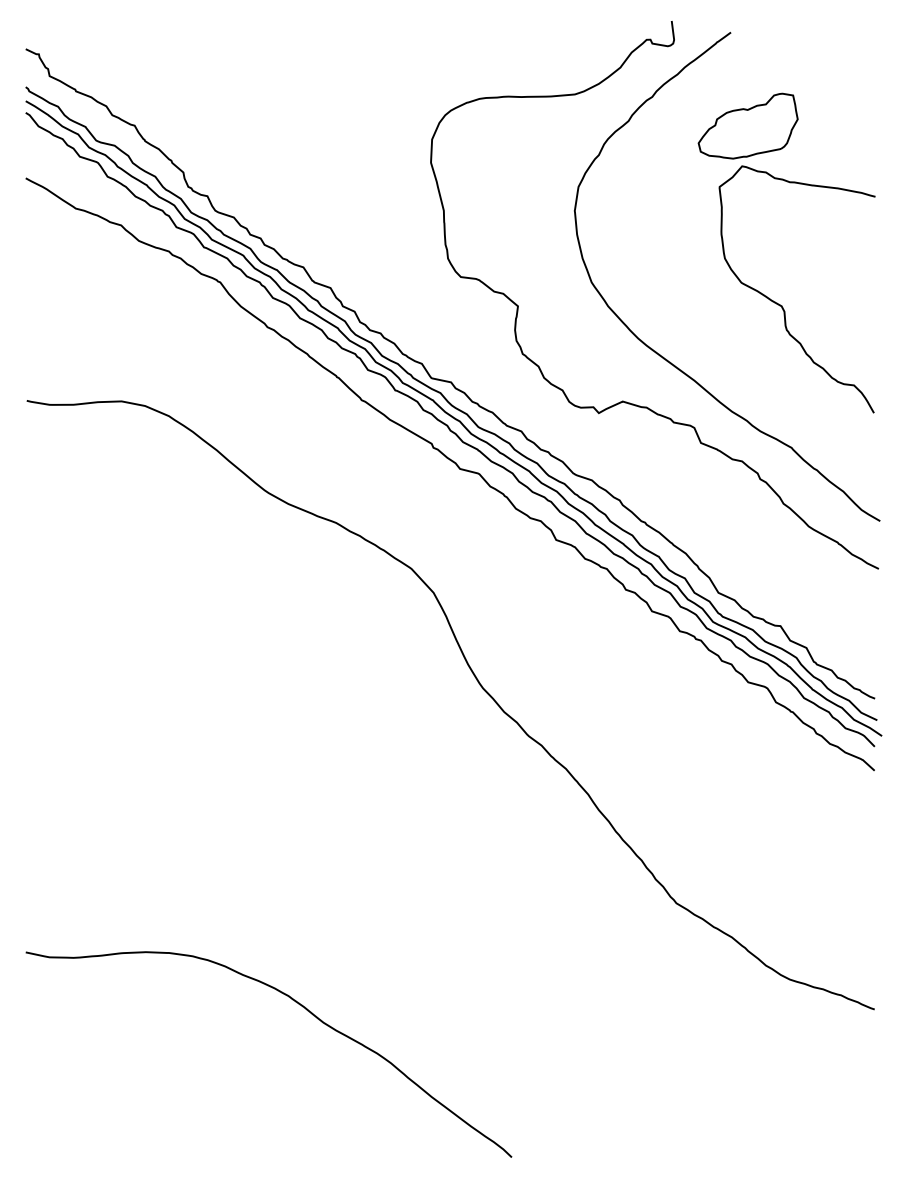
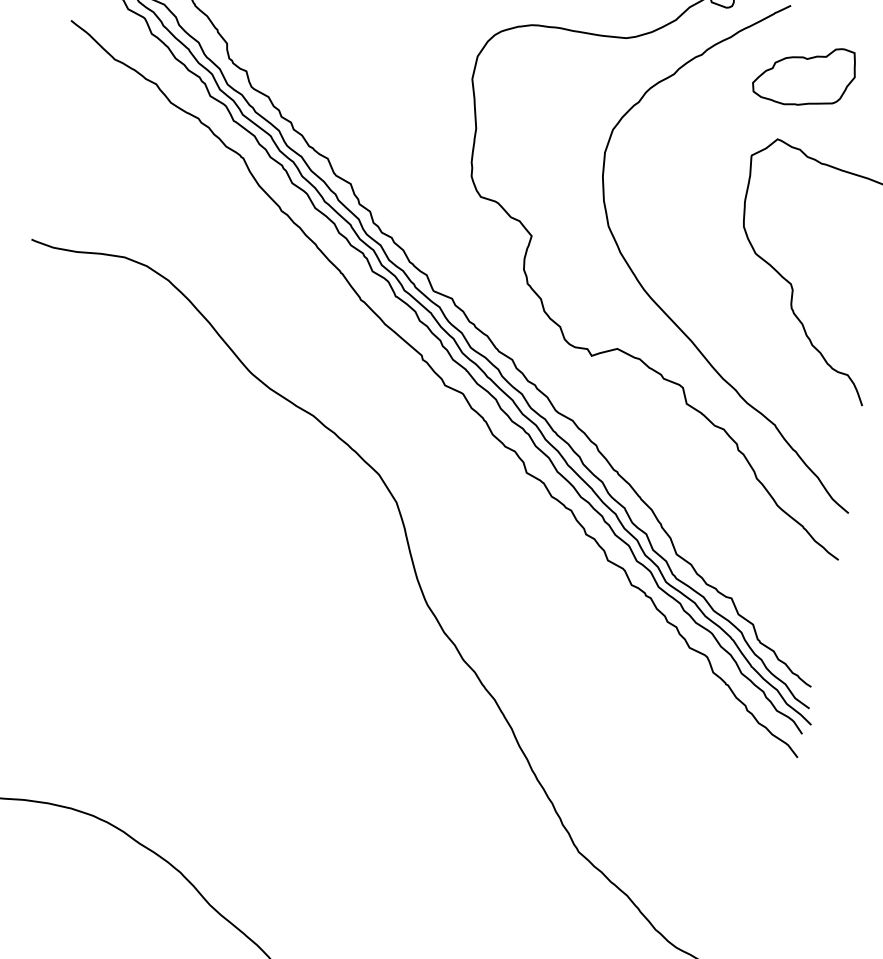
part: (747, 125) -> (804, 74), moved

